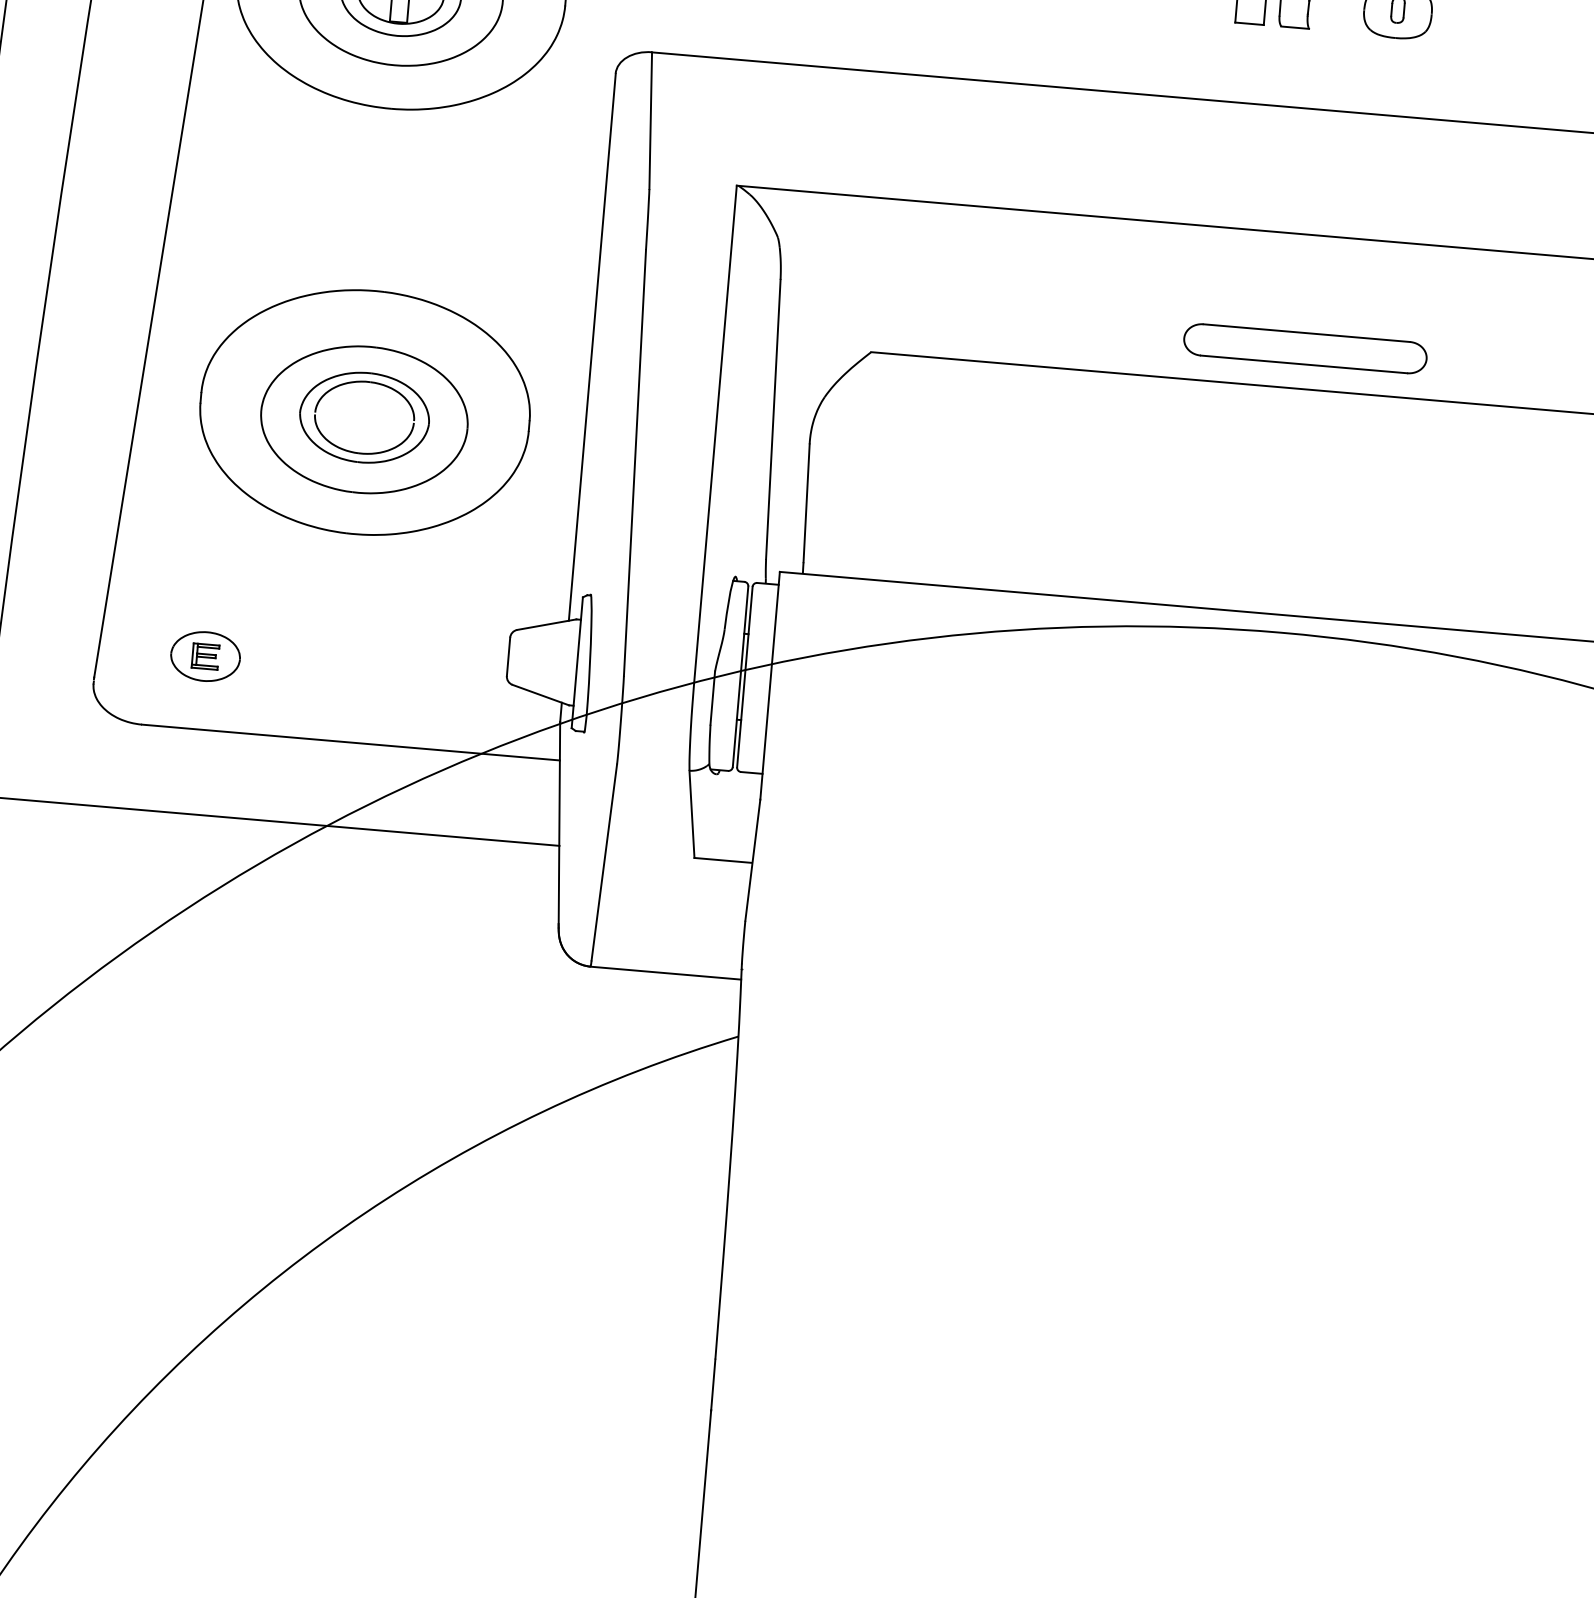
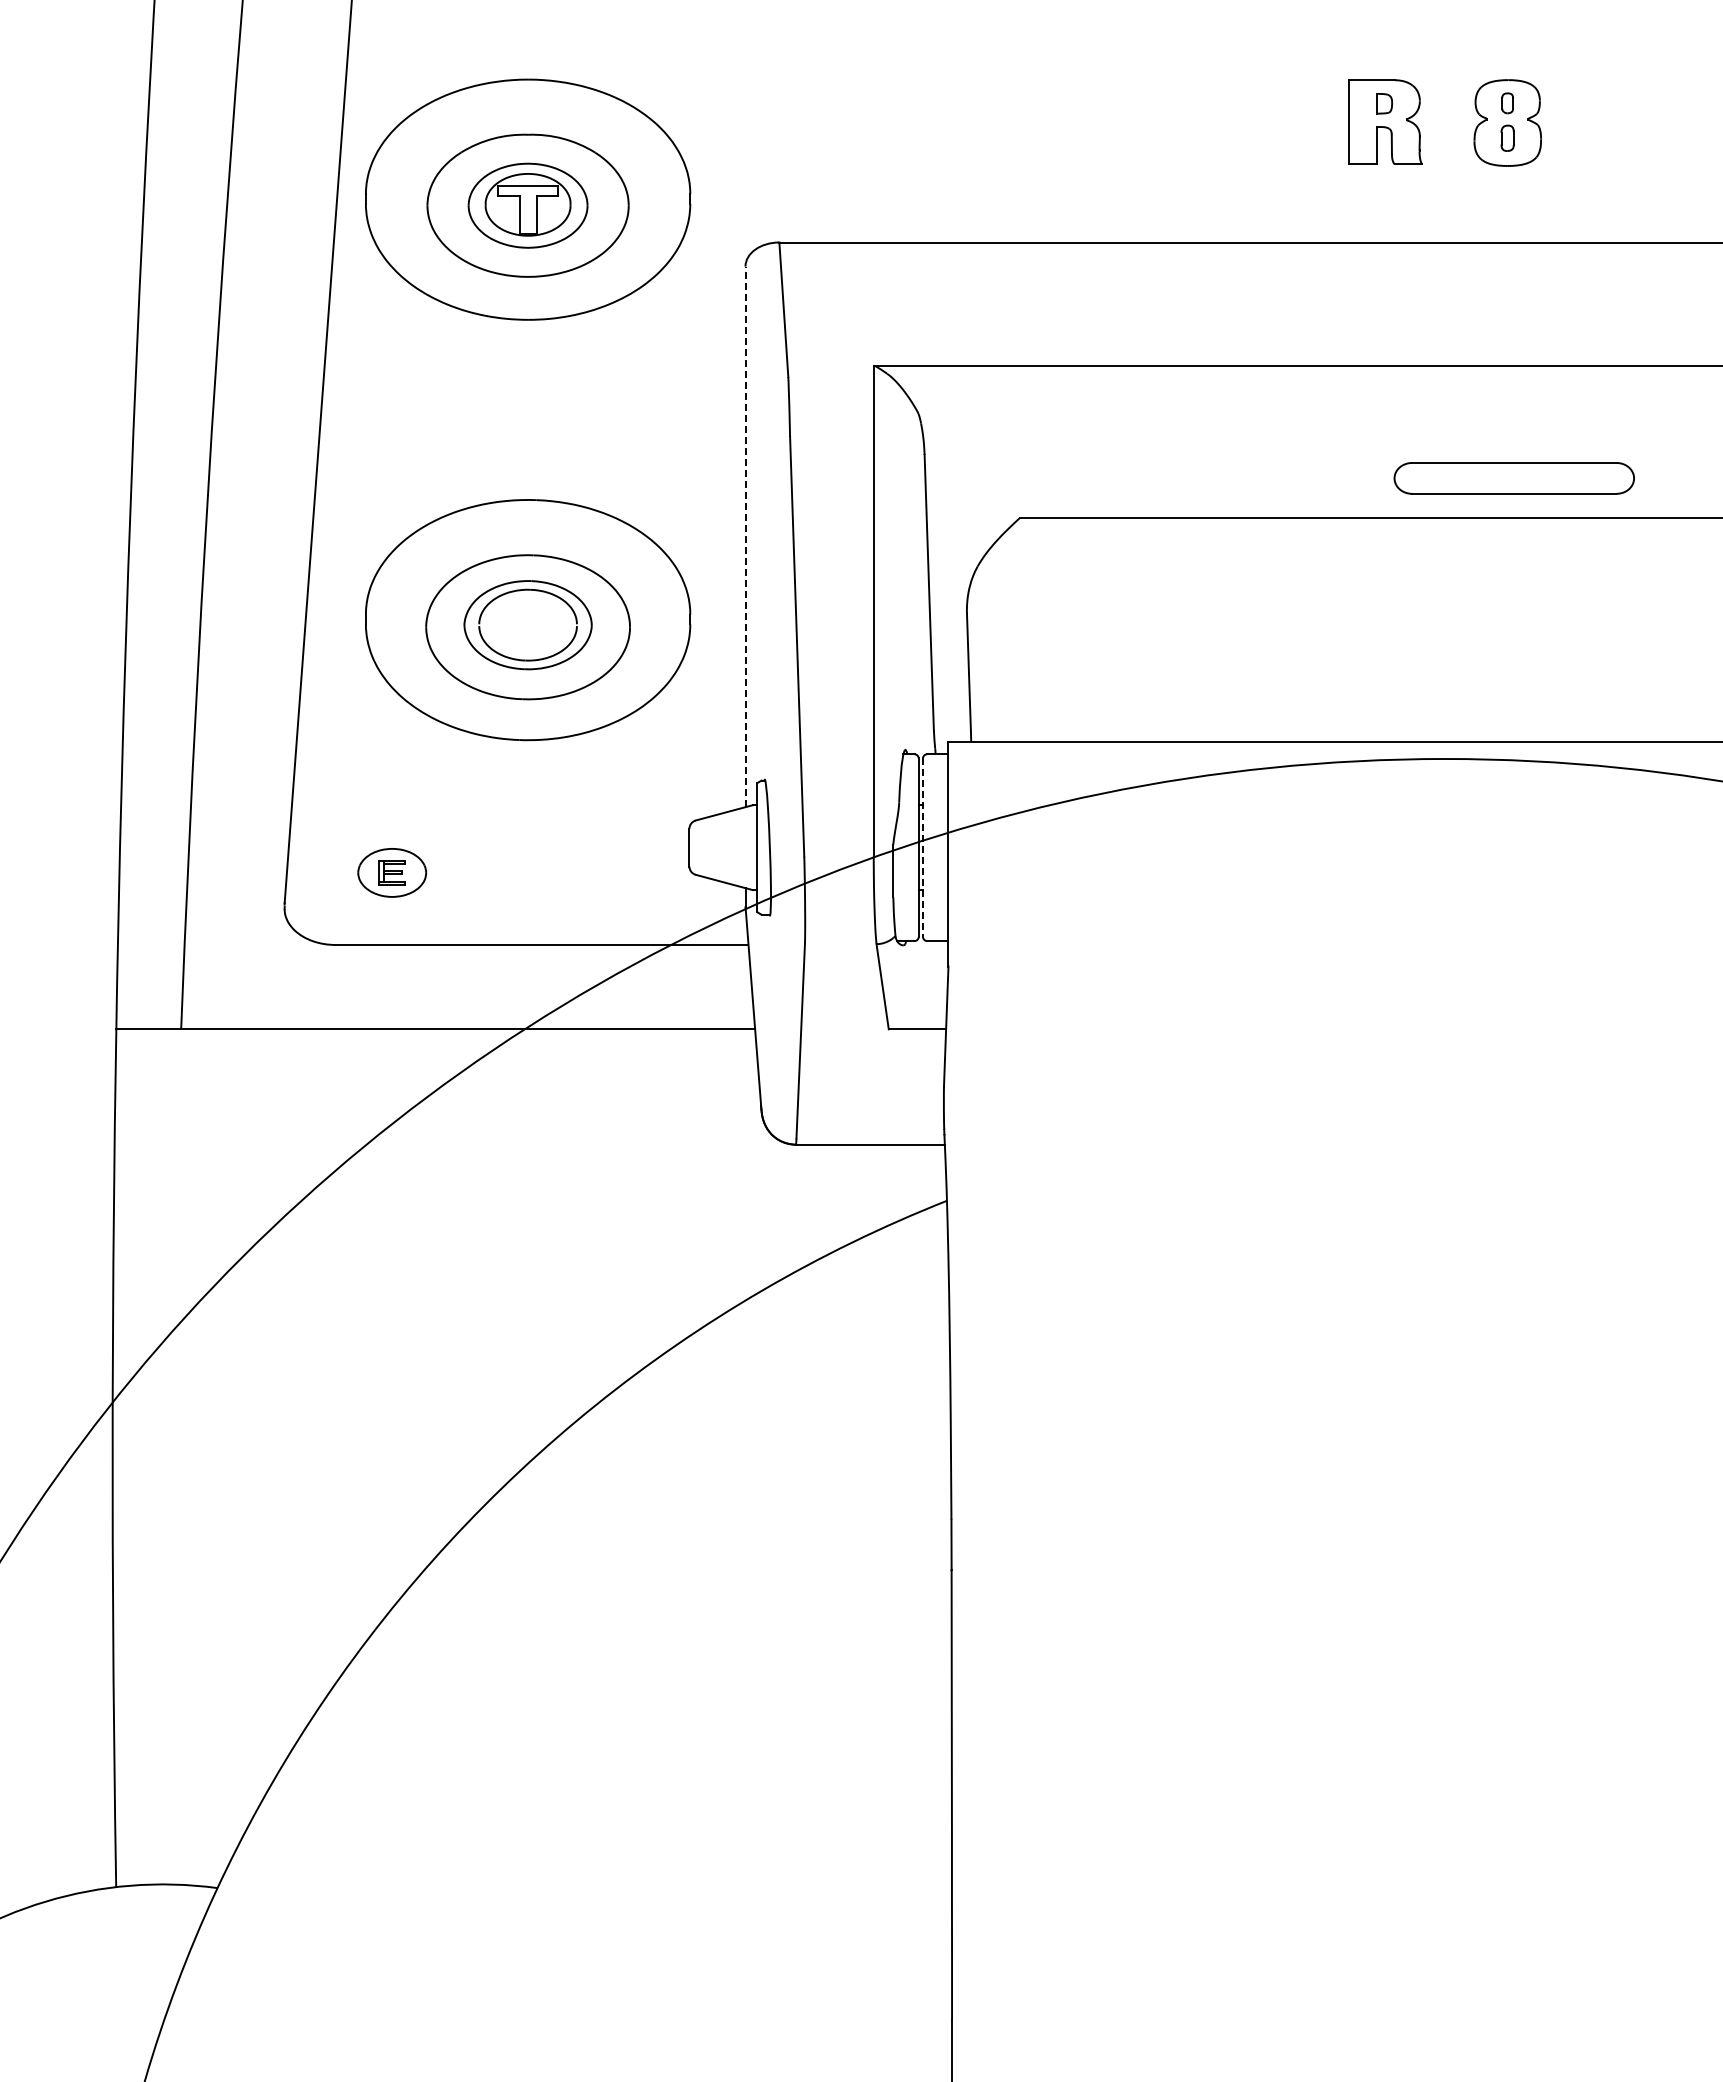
line: (592, 346) -> (745, 536), solid -> dashed
part: (1304, 348) -> (1513, 478), moved
line: (745, 678) -> (923, 848), solid -> dashed

